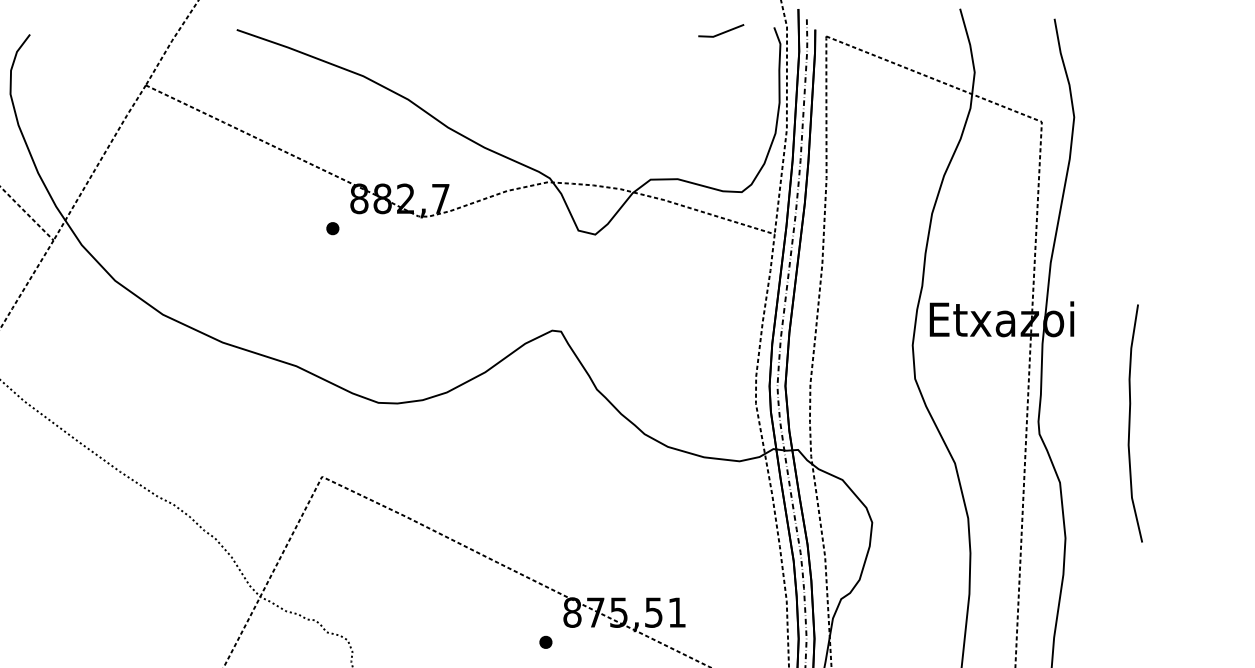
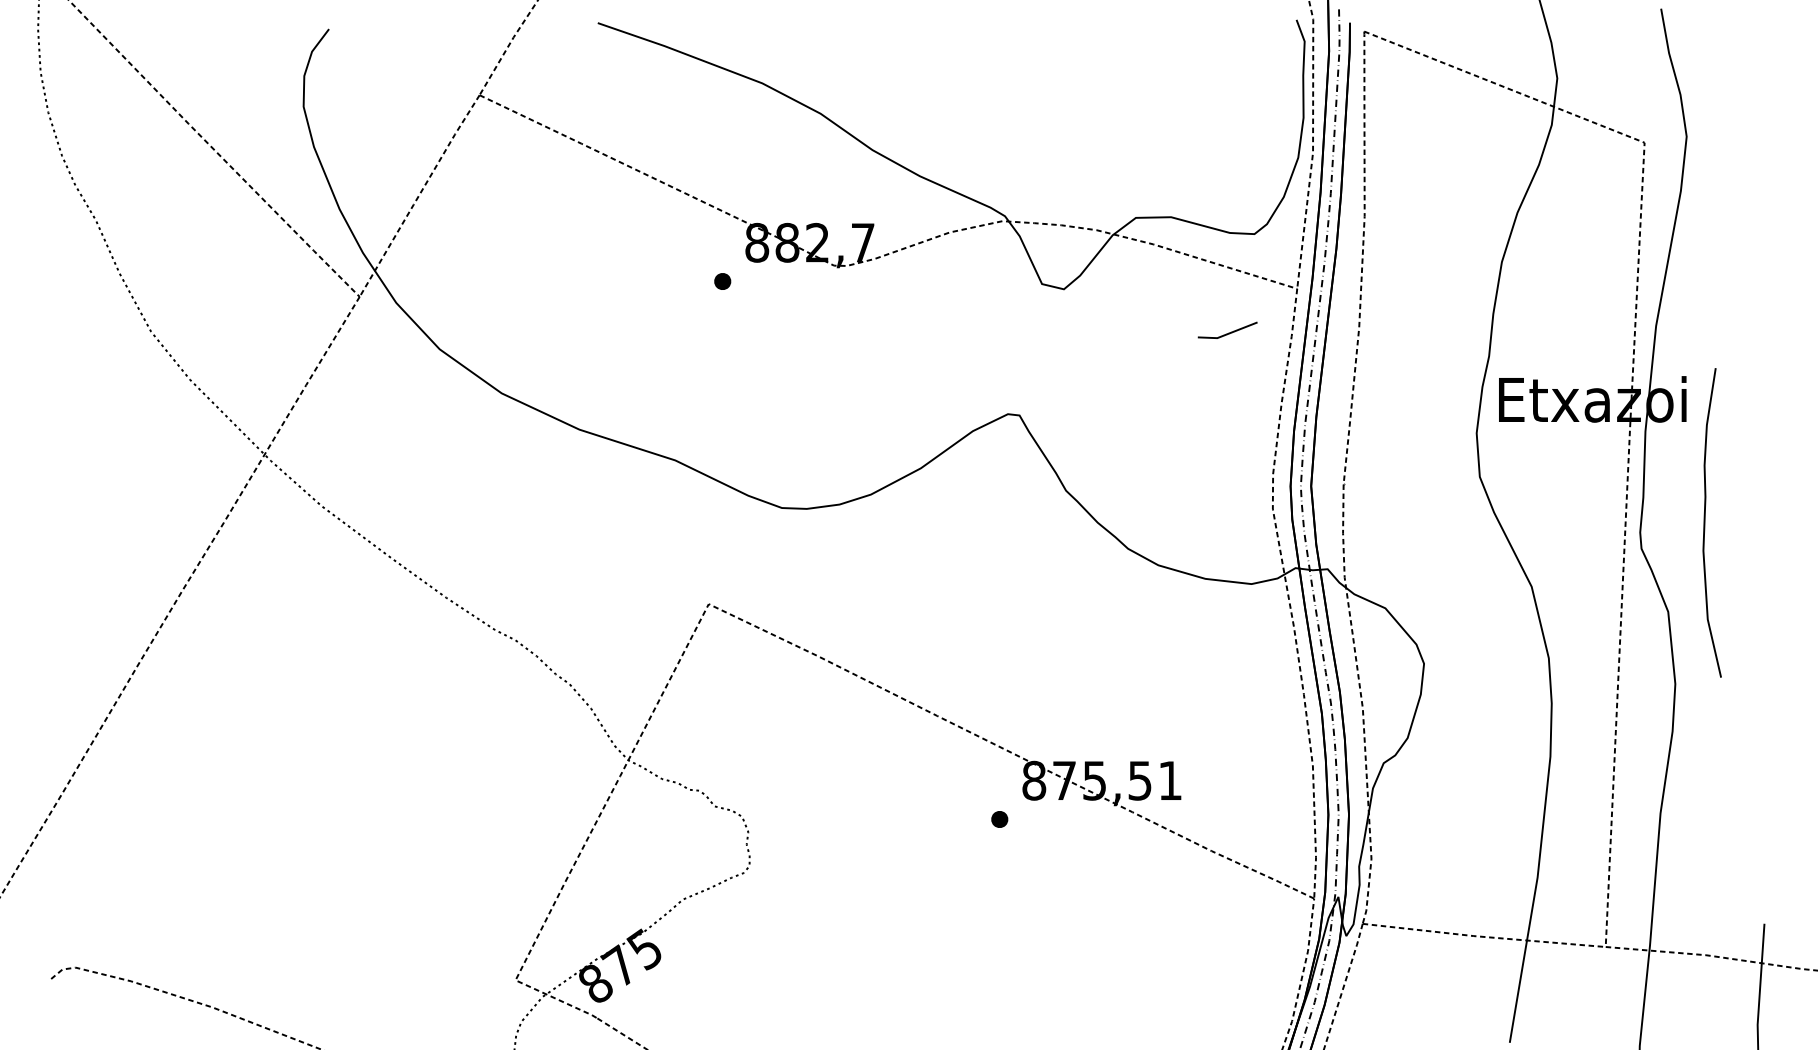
line: (721, 32) -> (1228, 332), moved
curve: (1130, 423) -> (1705, 522), moved

